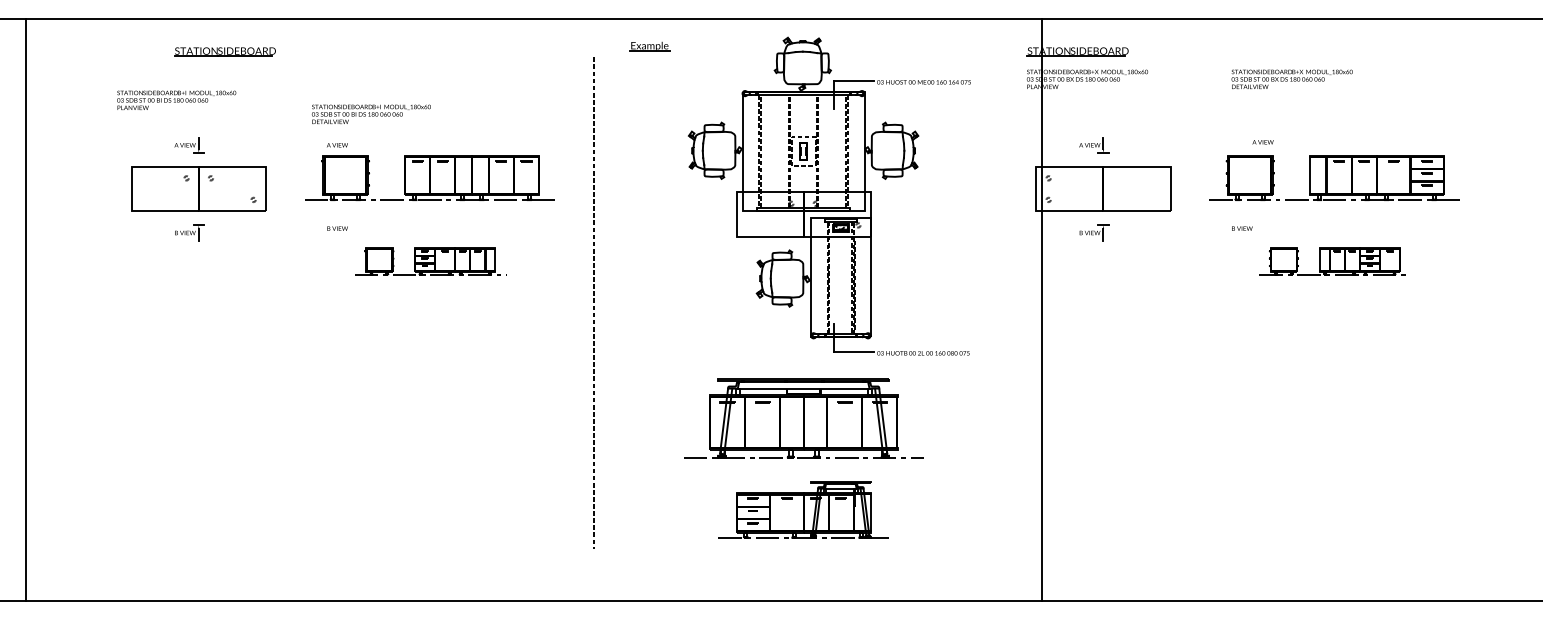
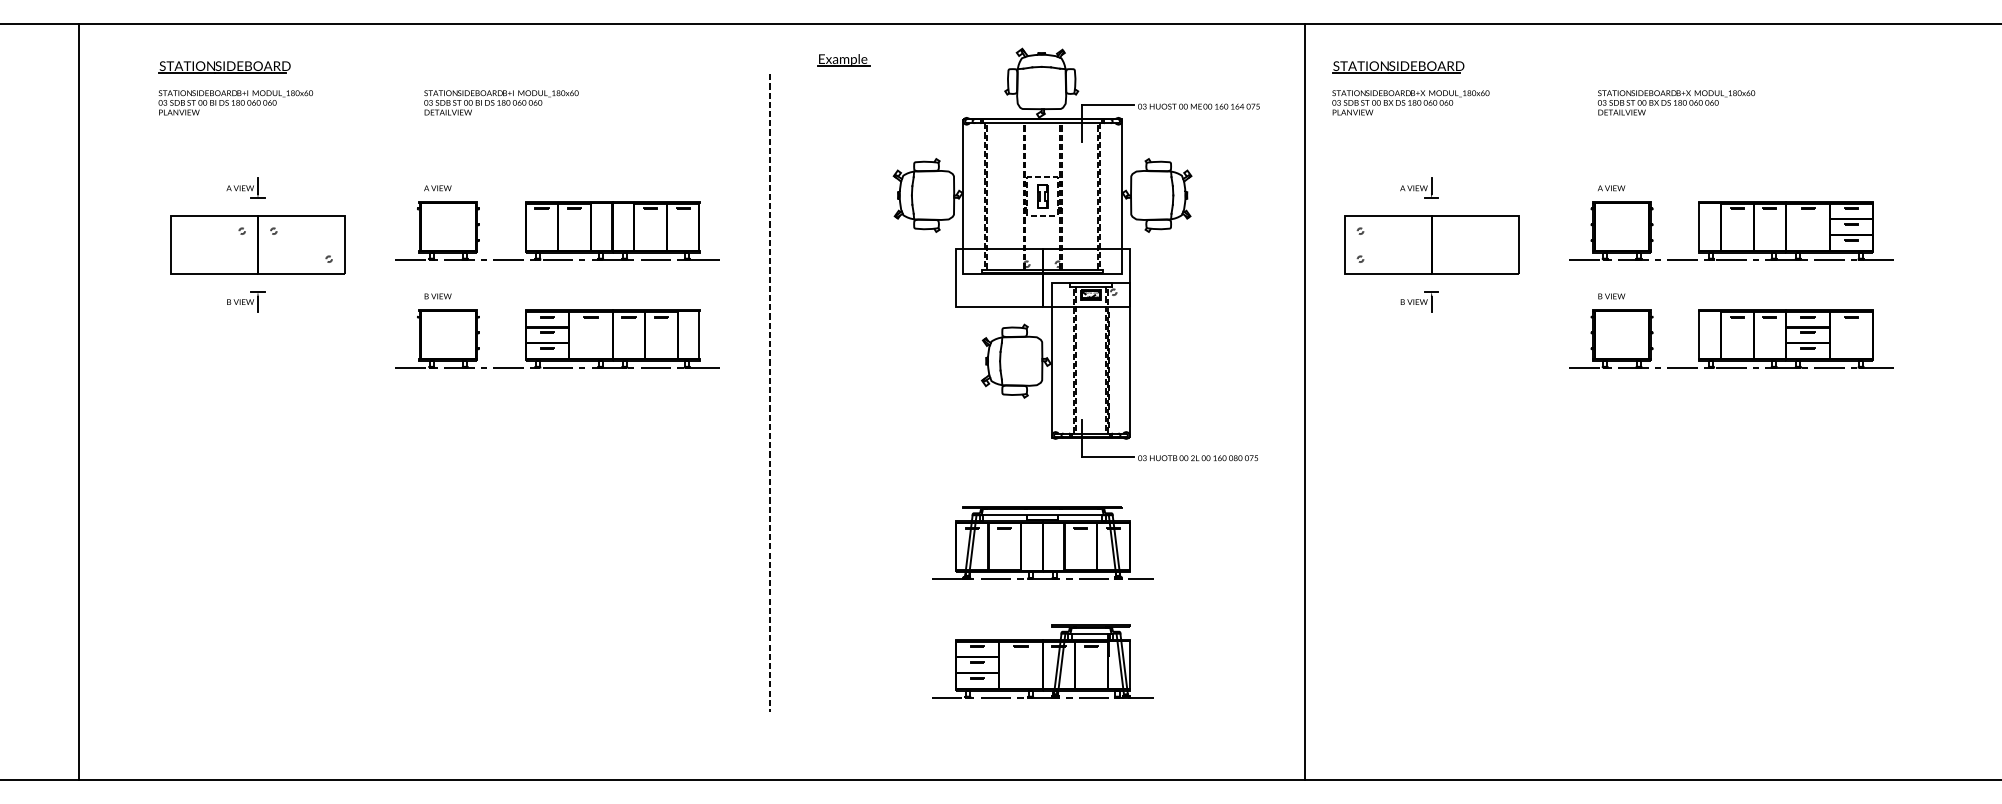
part: (224, 51) -> (223, 66), moved
text: (176, 99) -> (235, 101), moved
text: (370, 113) -> (500, 101), moved
text: (1262, 142) -> (1610, 188), moved
part: (429, 261) -> (557, 339), size x1.67
part: (1334, 261) -> (1731, 339), size x1.67
line: (25, 309) -> (78, 401), moved
line: (1042, 309) -> (1305, 401), moved
part: (803, 418) -> (1042, 542), size x0.71

